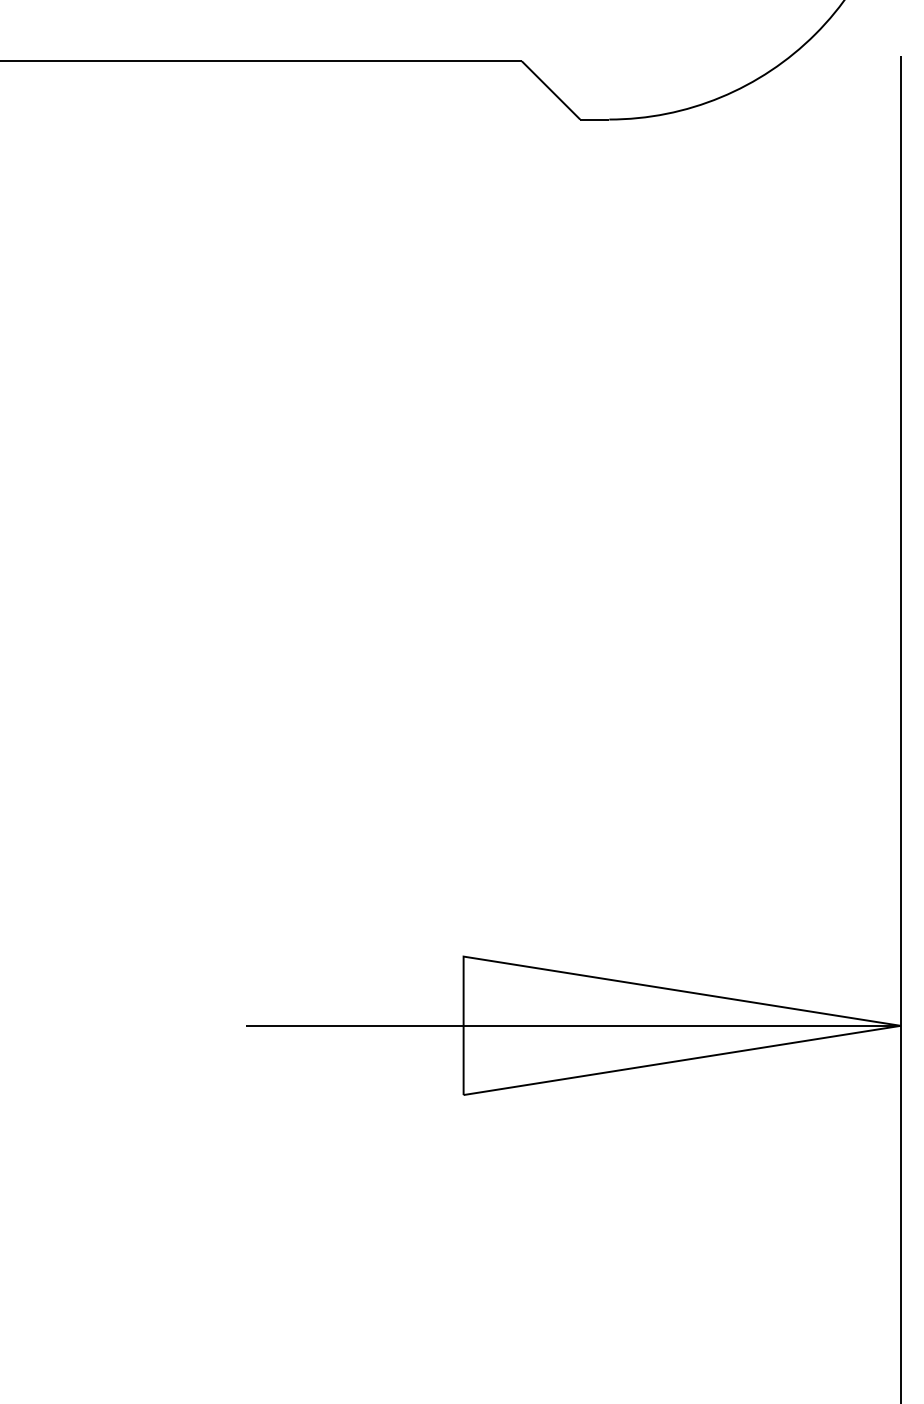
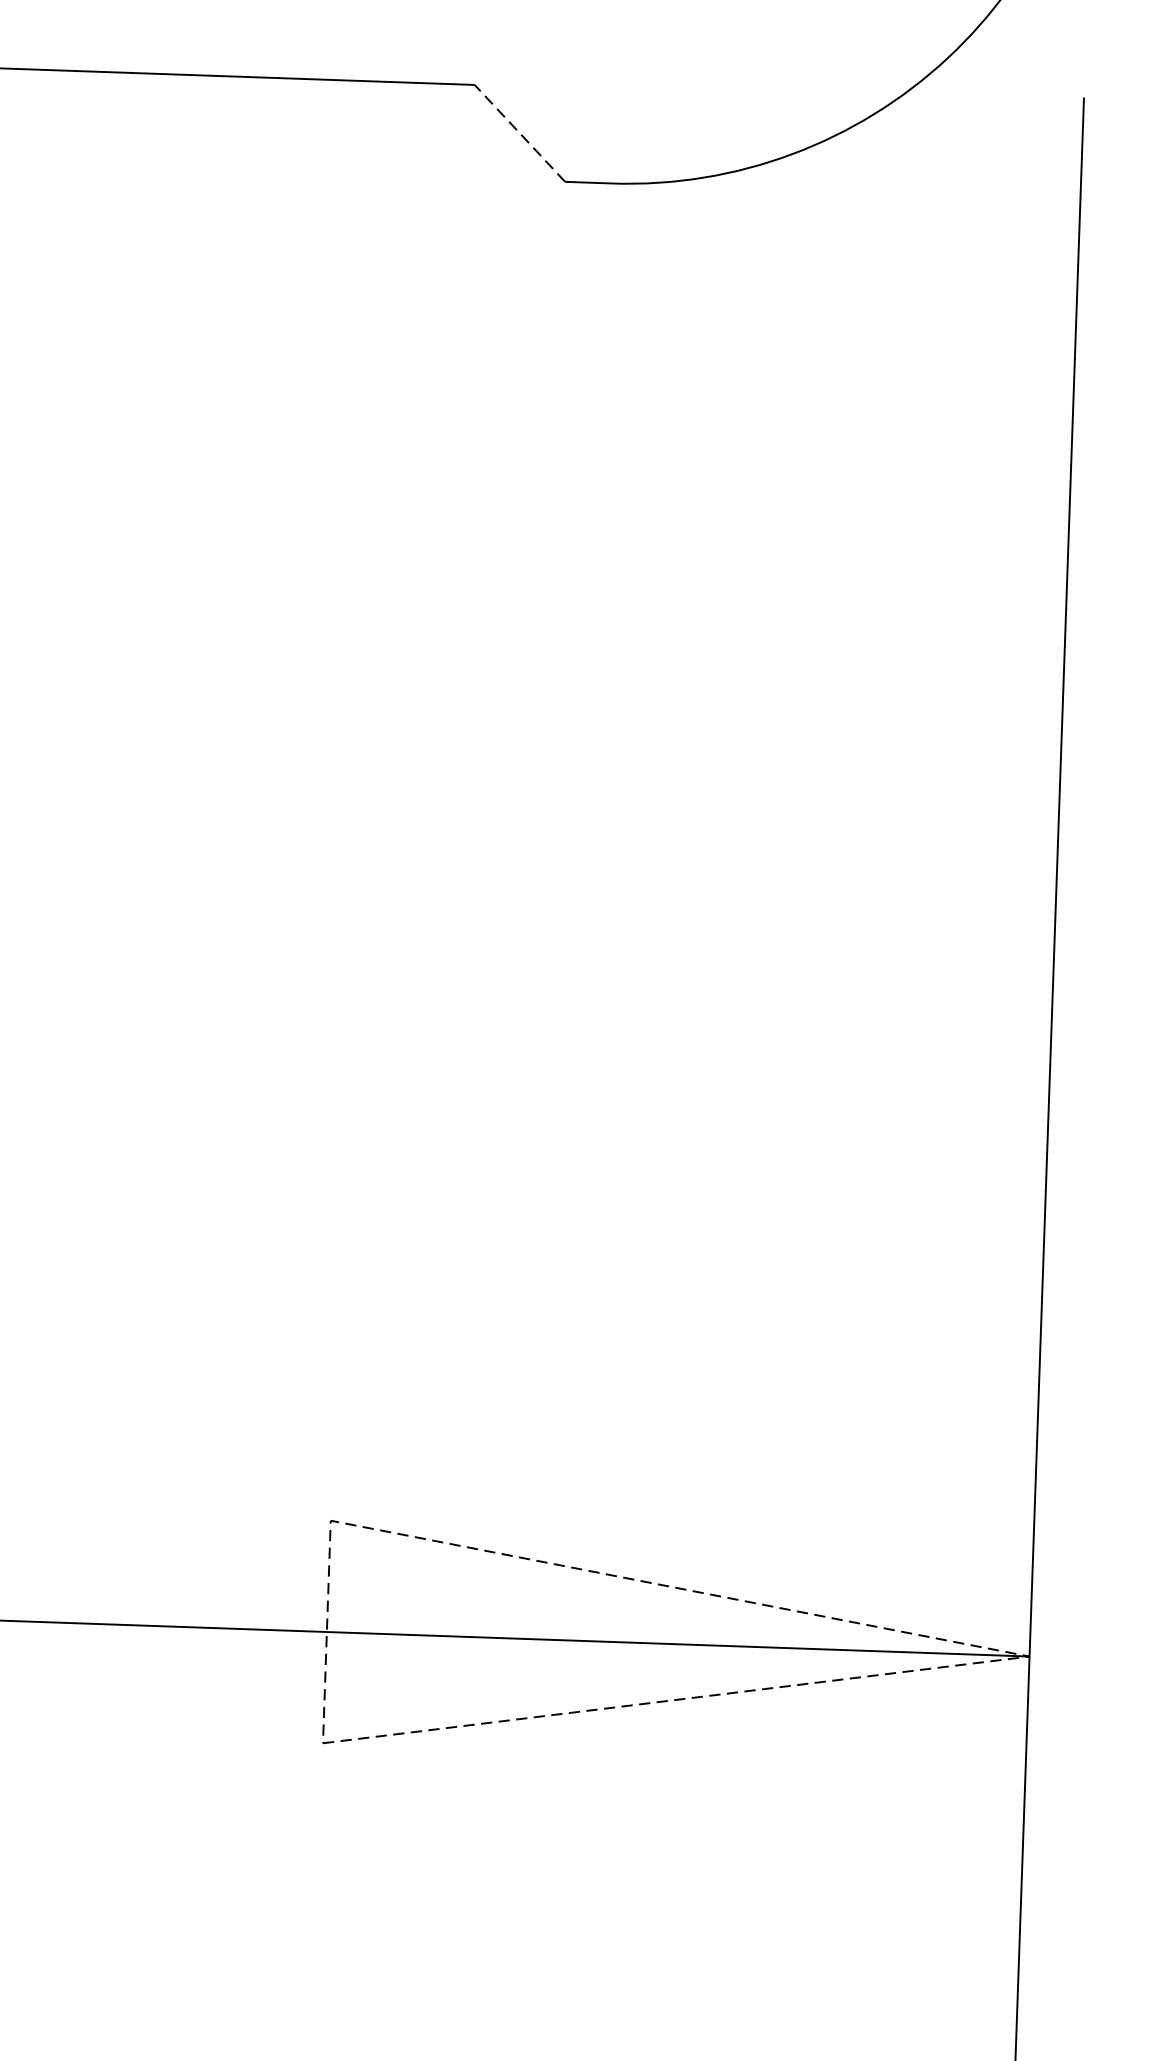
line: (550, 90) -> (519, 133), solid -> dashed
line: (831, 1014) -> (918, 1634), solid -> dashed

